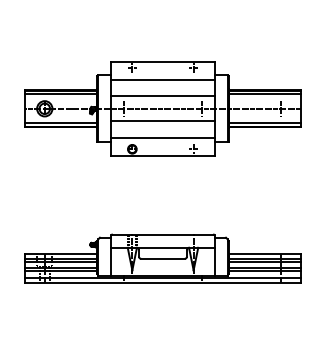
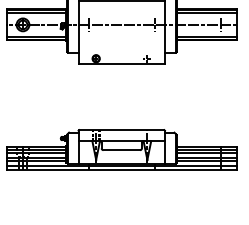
line: (162, 96) -> (121, 14), removed
line: (162, 121) -> (121, 35), removed
line: (162, 137) -> (121, 48), removed

